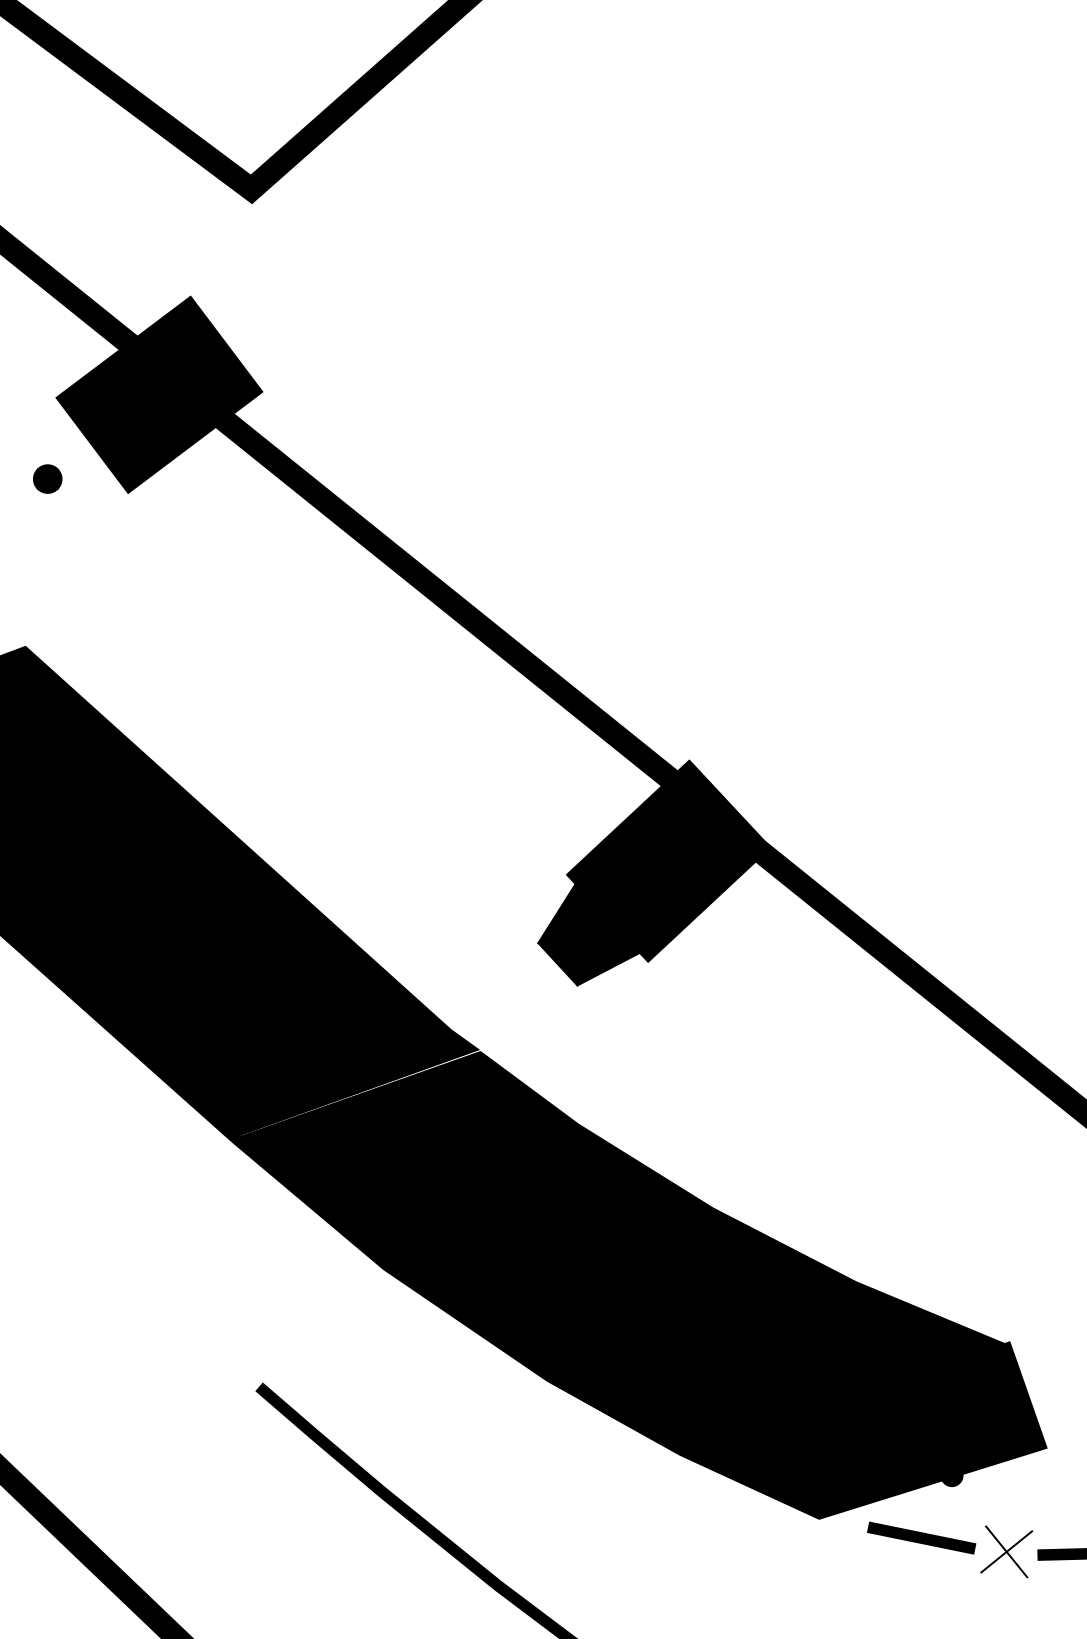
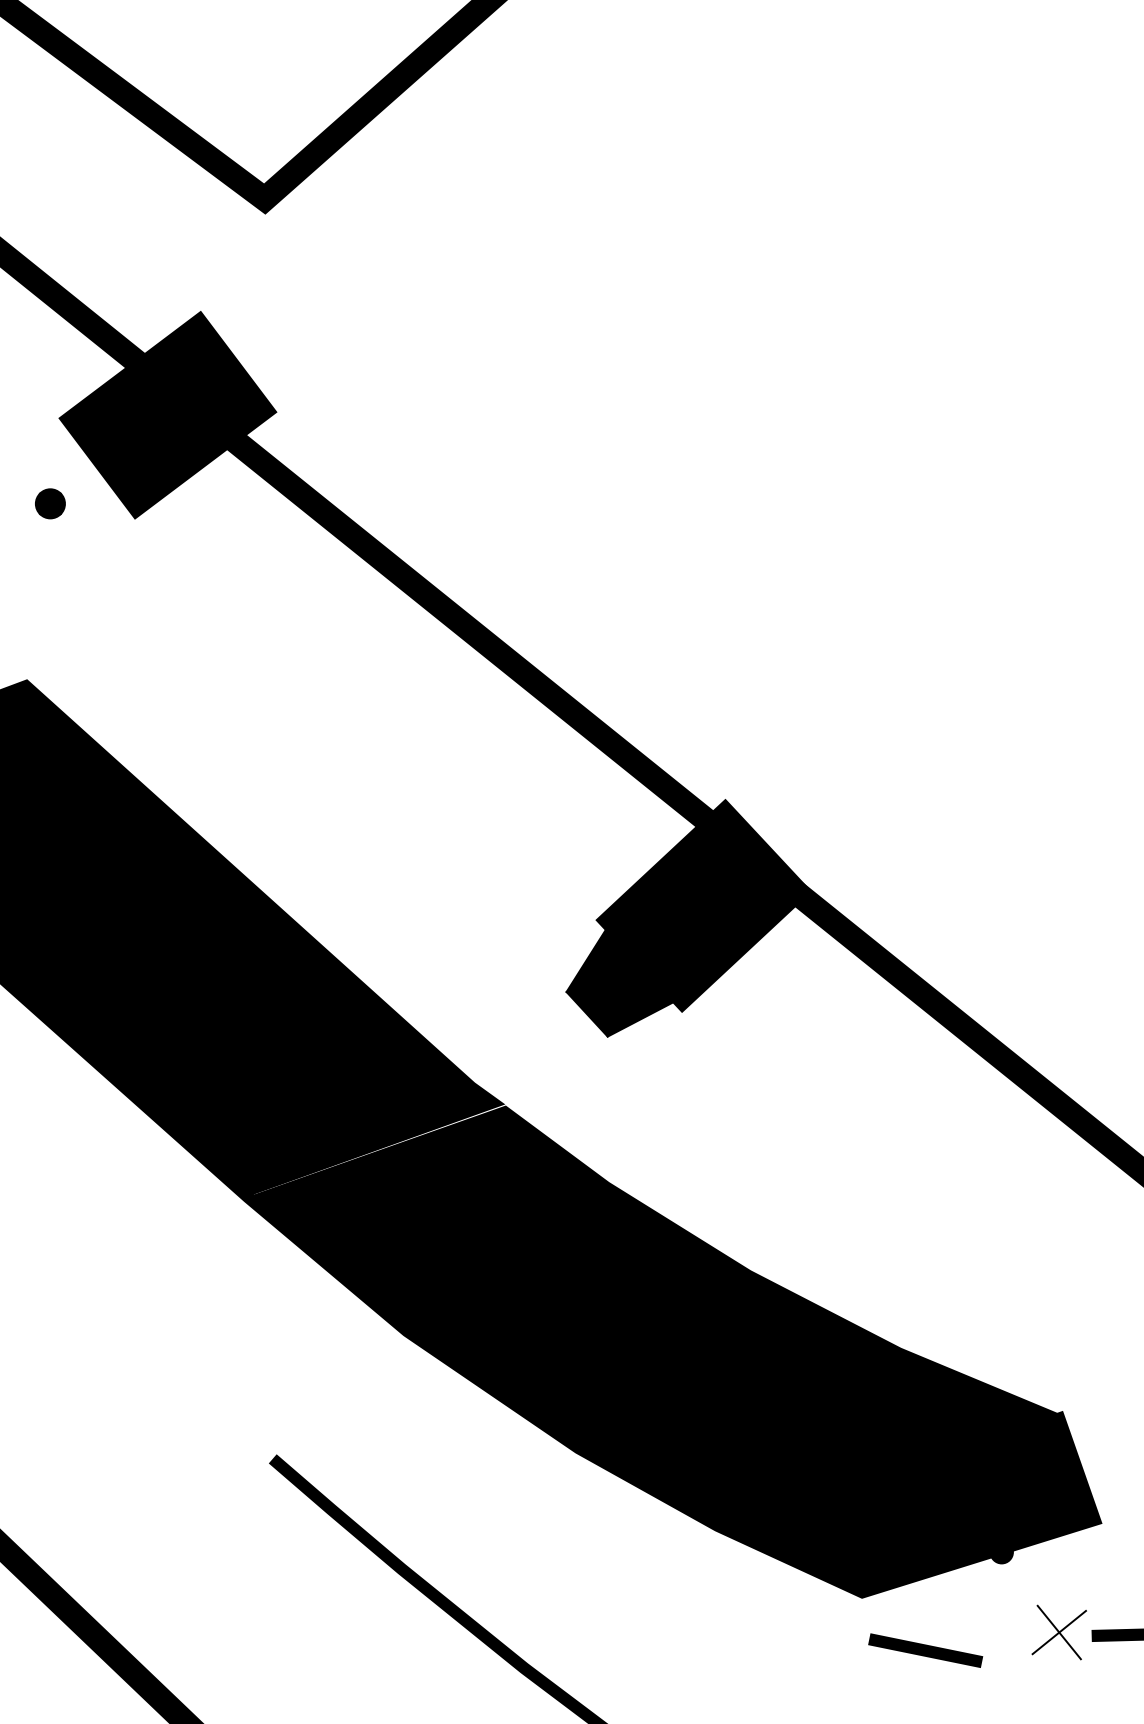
line: (921, 1537) -> (925, 1650), moved

